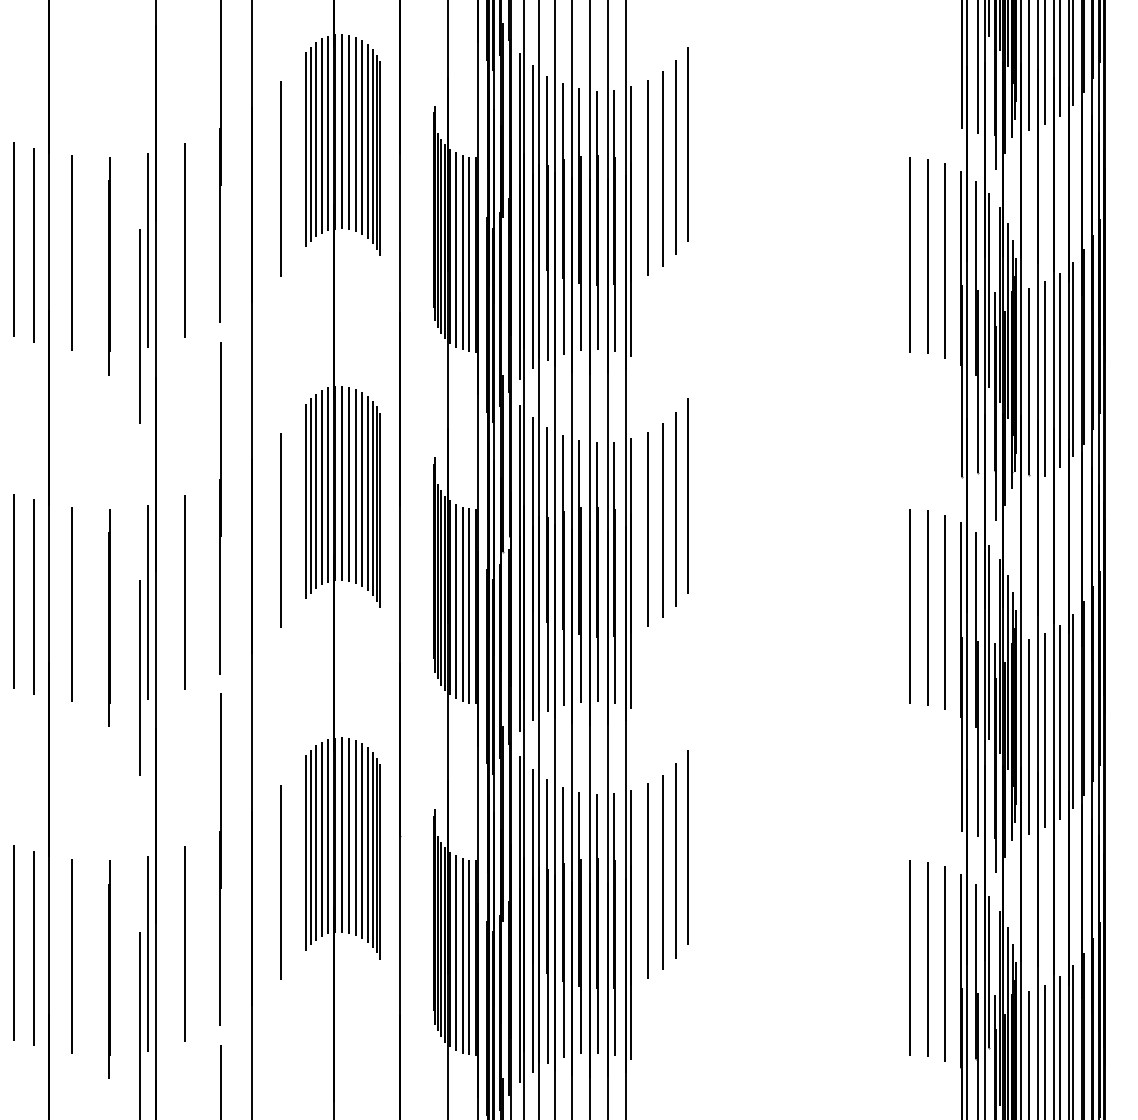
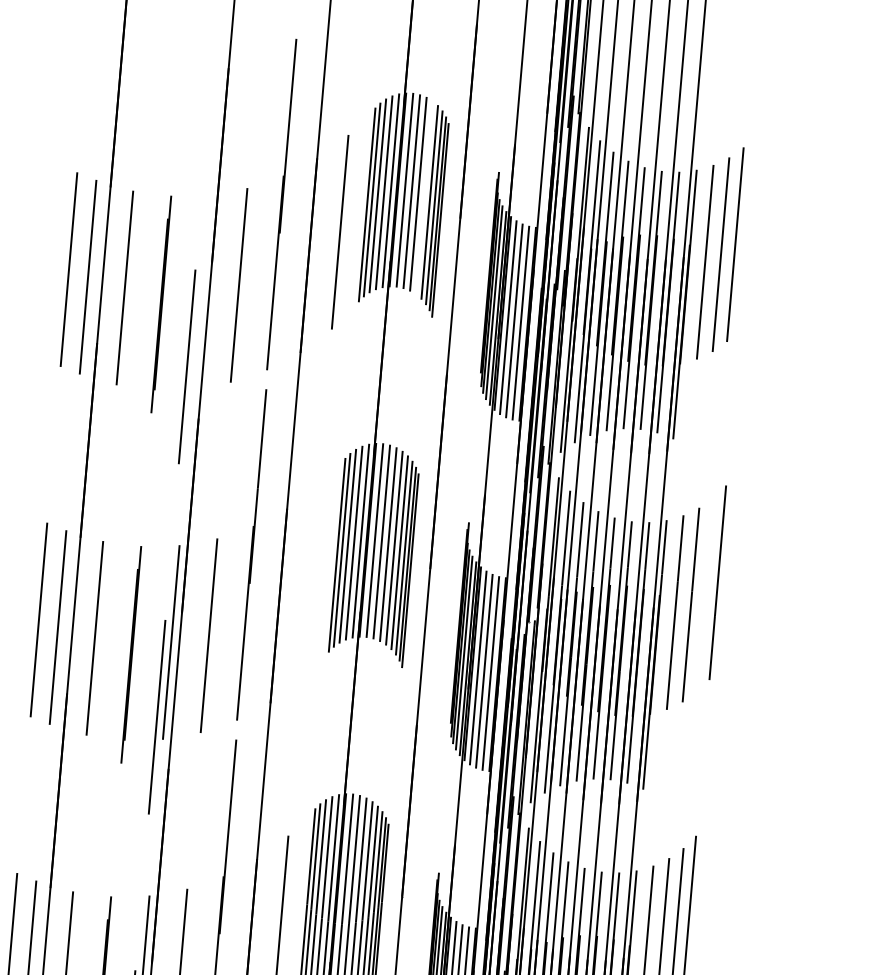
line: (362, 137) -> (424, 197), removed
line: (687, 144) -> (747, 232), removed
line: (148, 250) -> (201, 291), removed
line: (675, 509) -> (704, 595), removed
line: (281, 530) -> (310, 582), removed

